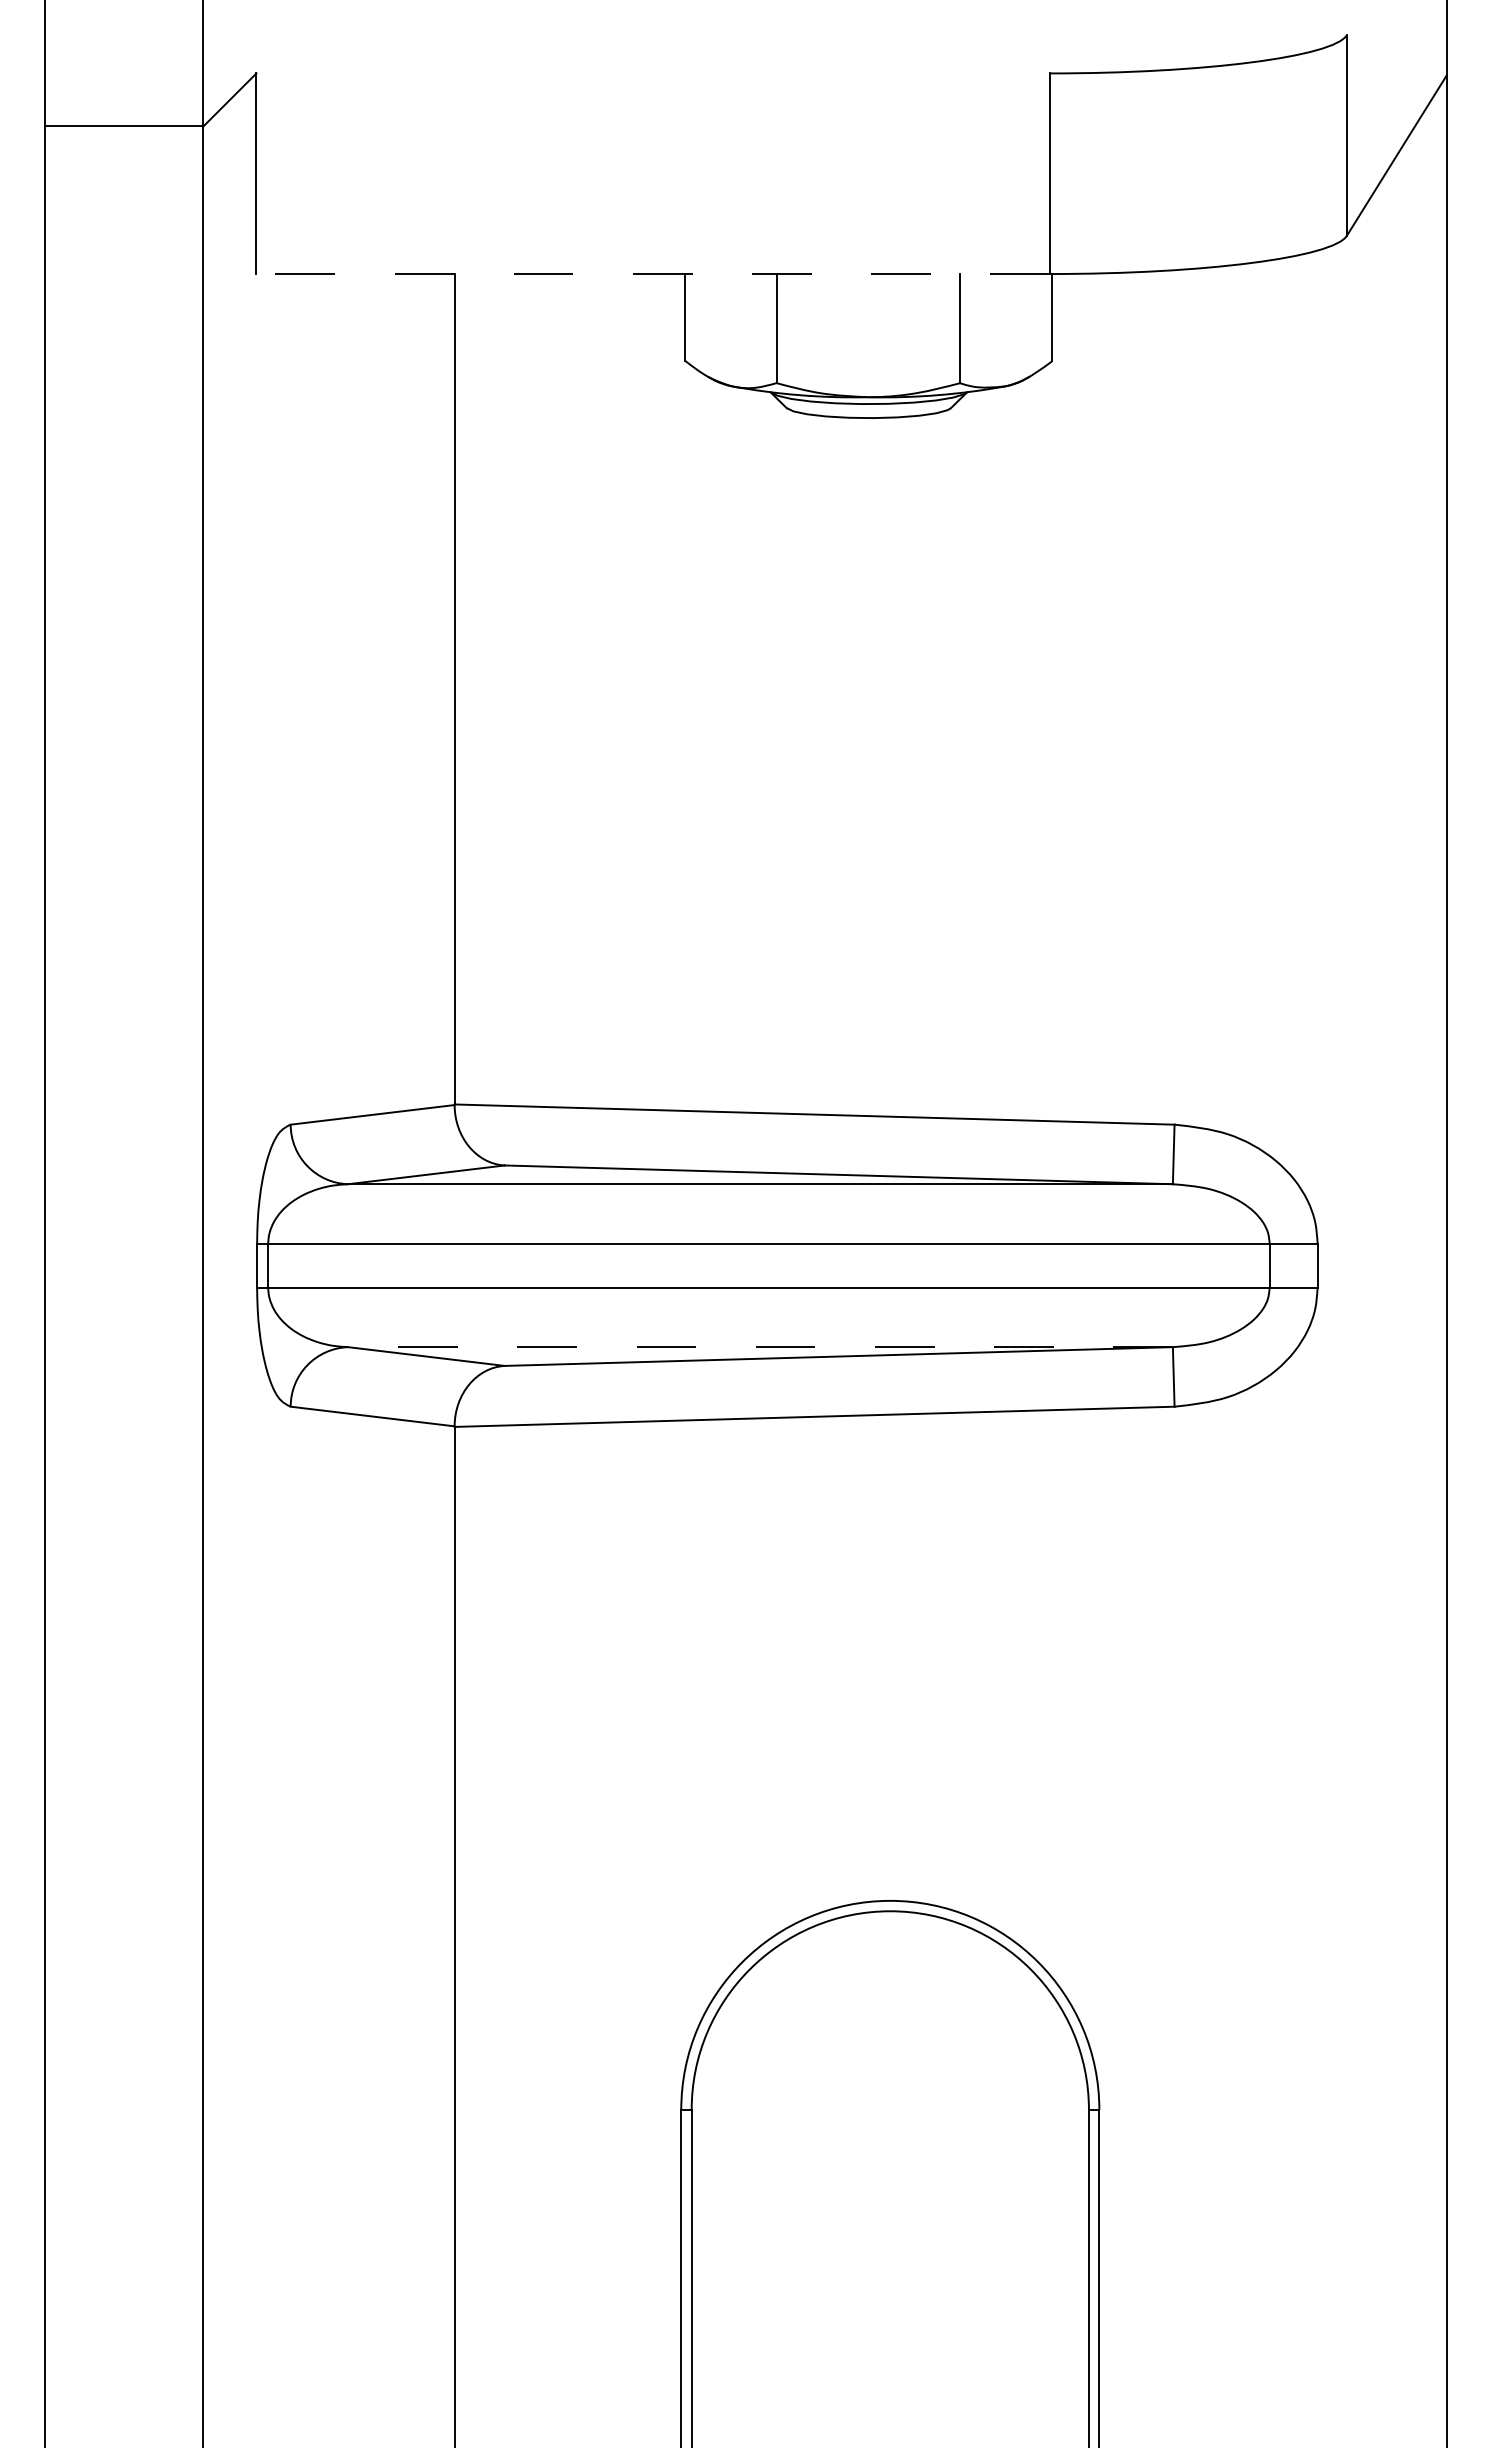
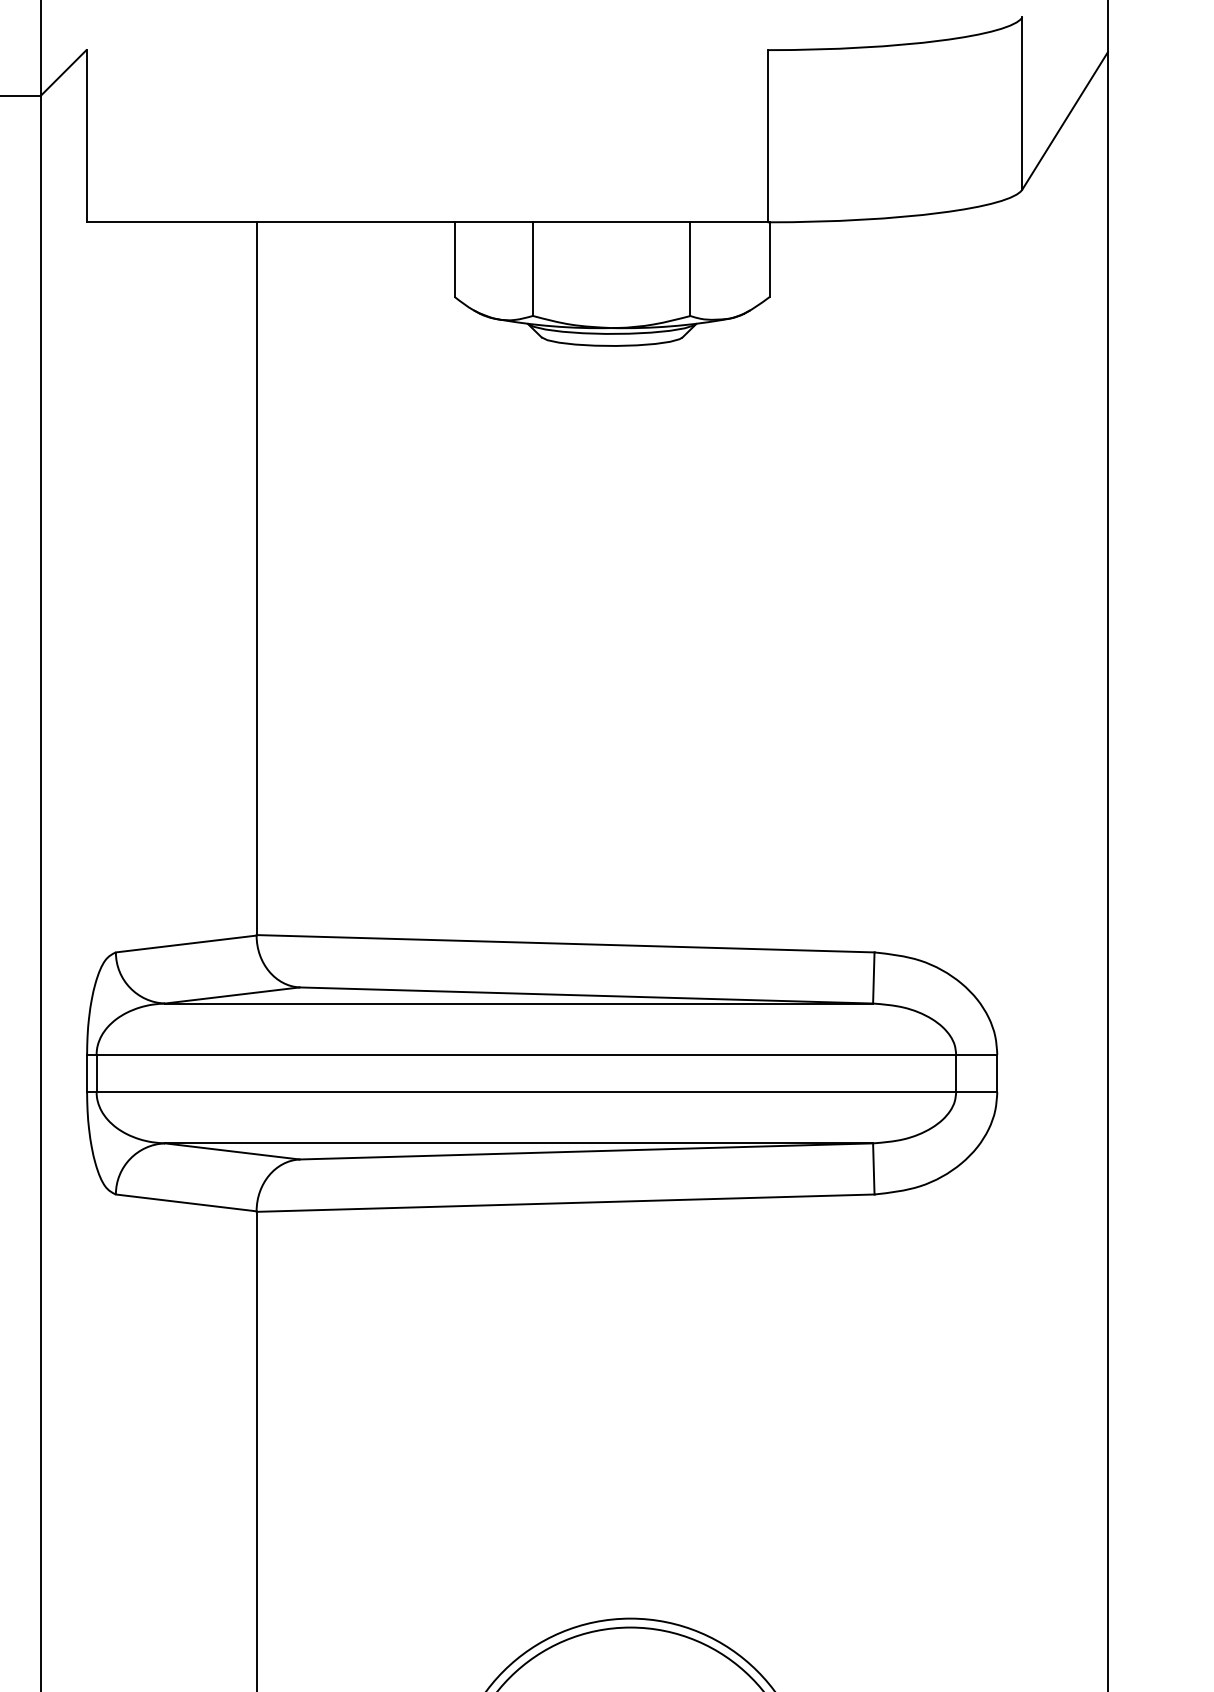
line: (653, 274) -> (427, 222), dashed -> solid
line: (759, 1347) -> (518, 1143), dashed -> solid

